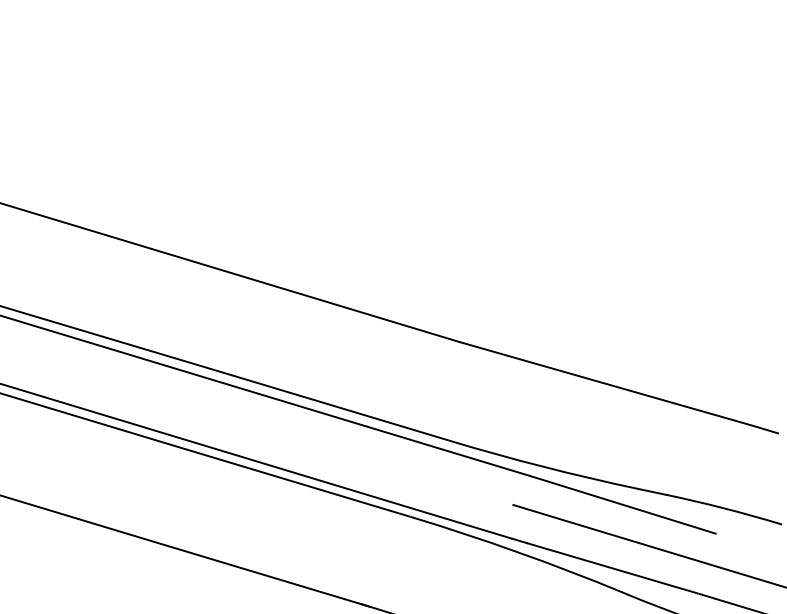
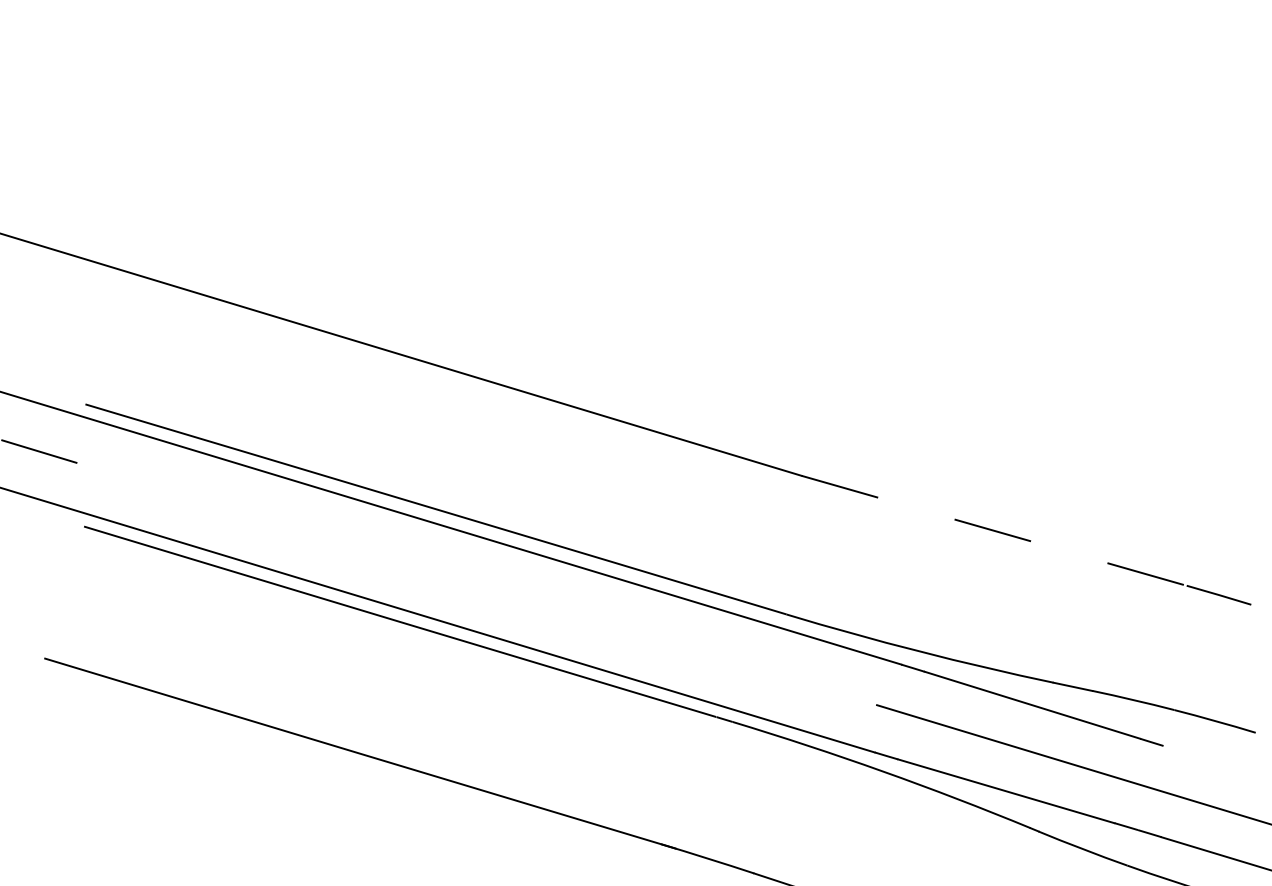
line: (596, 380) -> (994, 530), solid -> dashed

